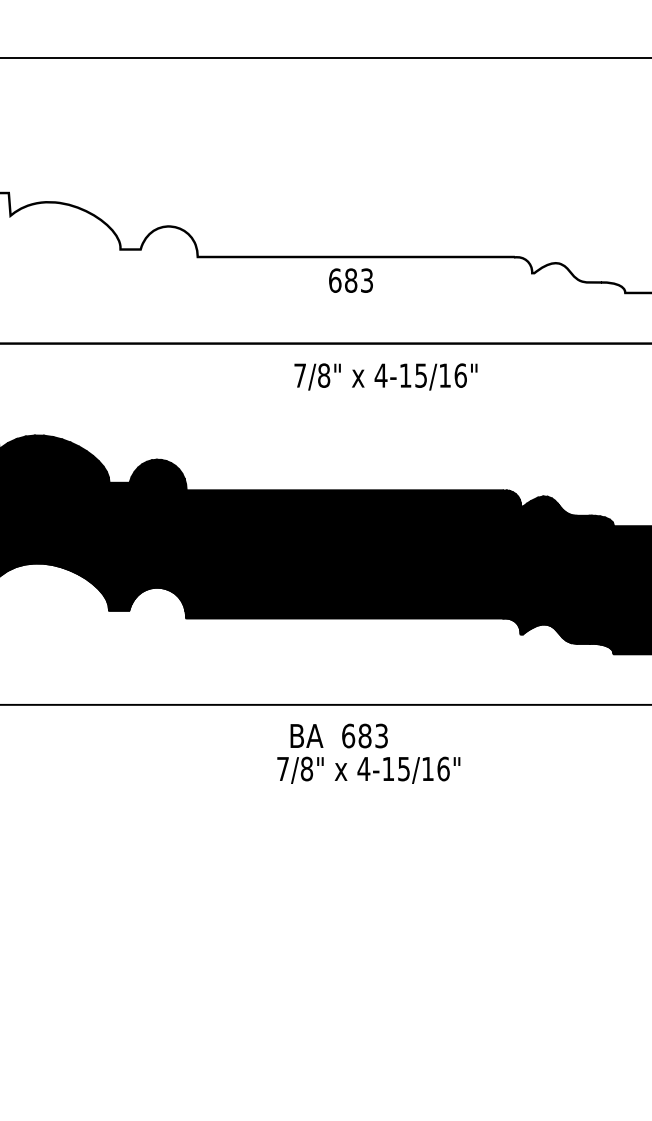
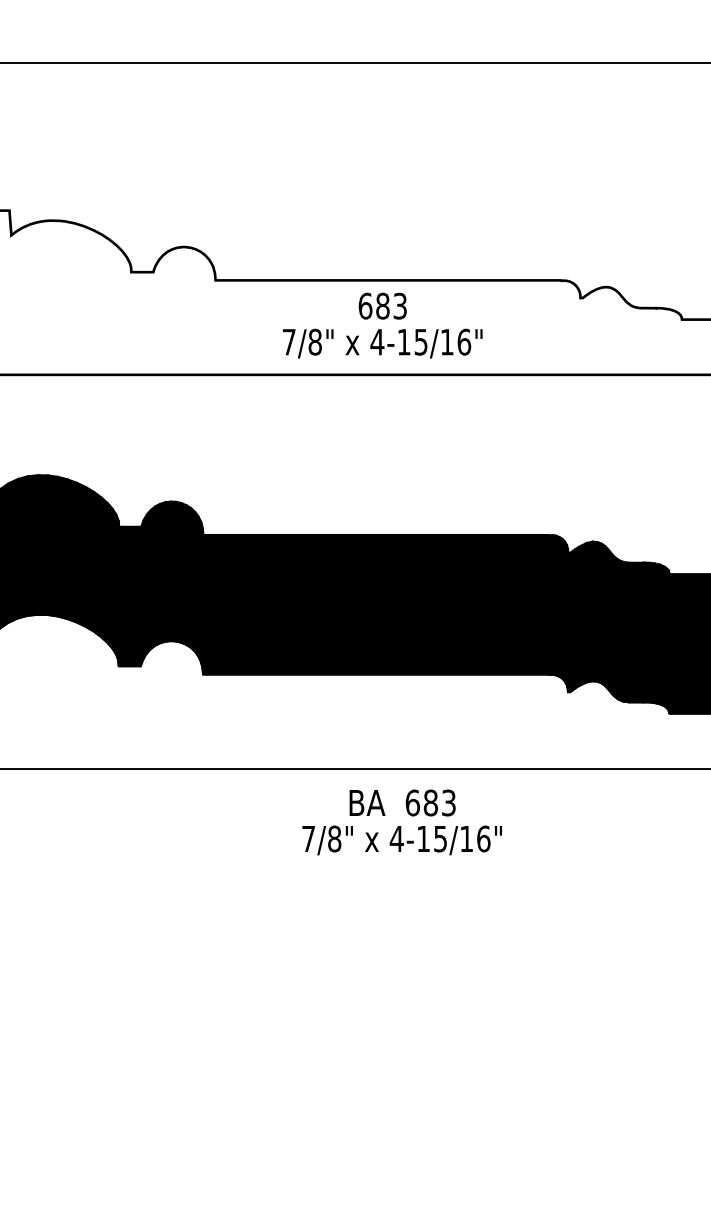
text: (385, 376) -> (382, 343), moved
text: (338, 735) -> (401, 802), moved

